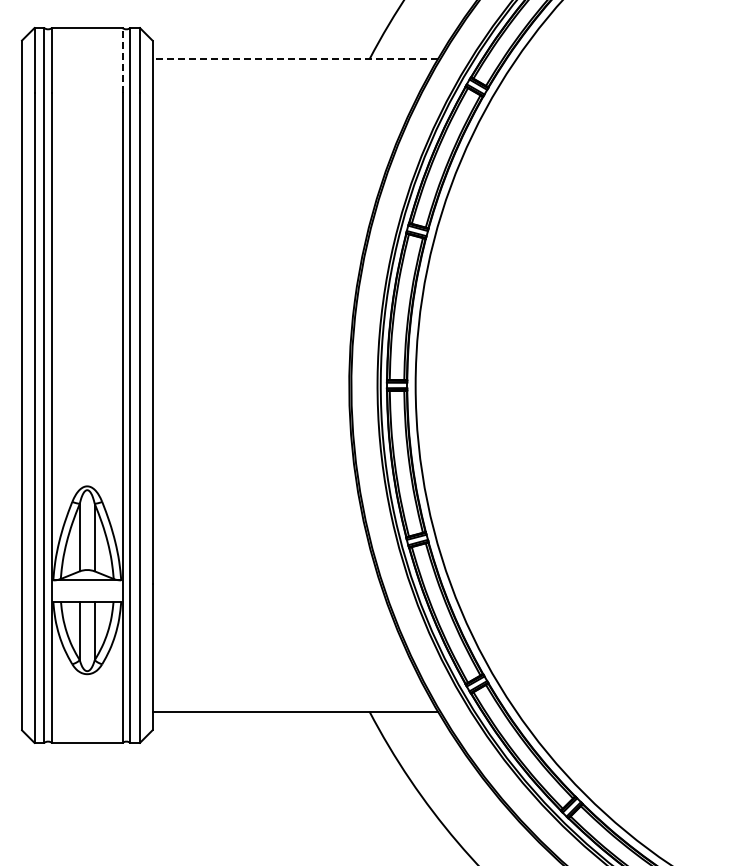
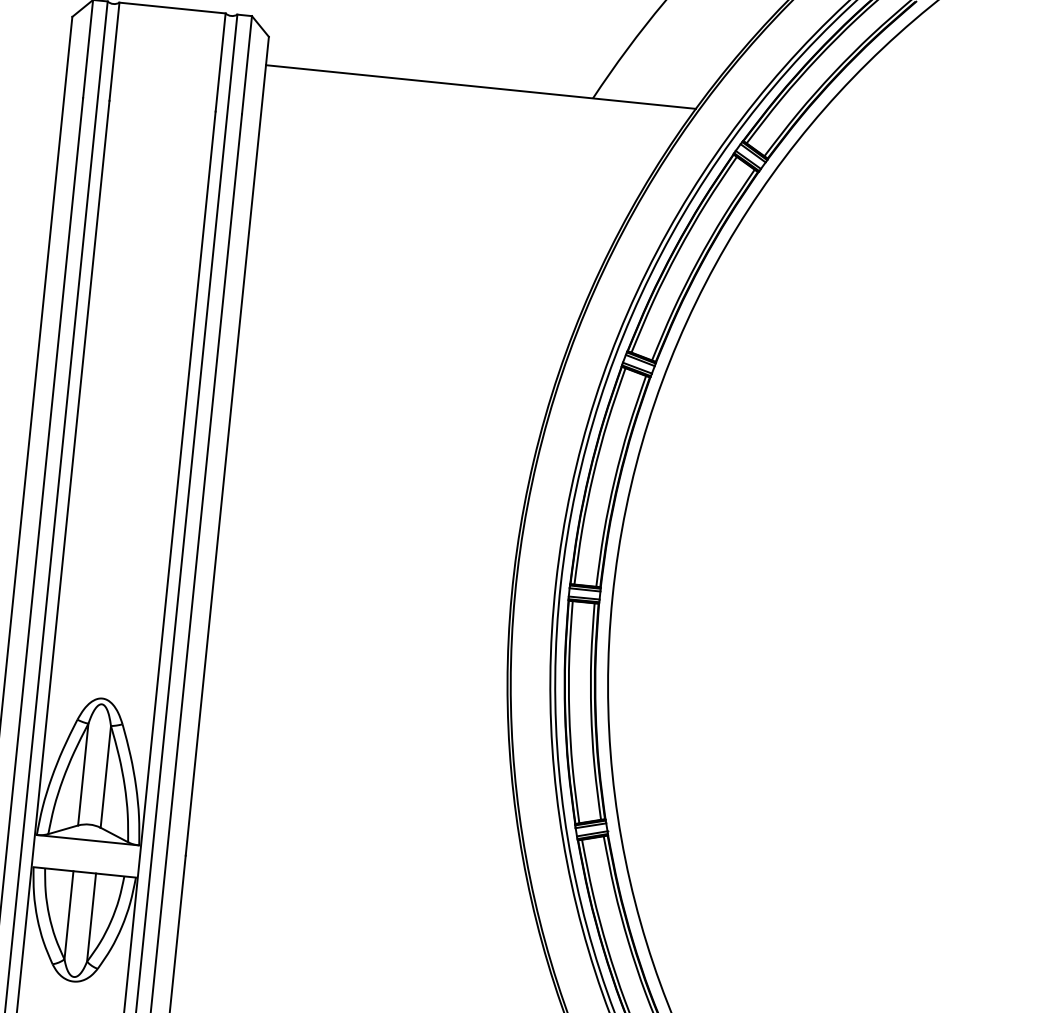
line: (295, 59) -> (481, 87), dashed -> solid
line: (122, 60) -> (220, 62), dashed -> solid

